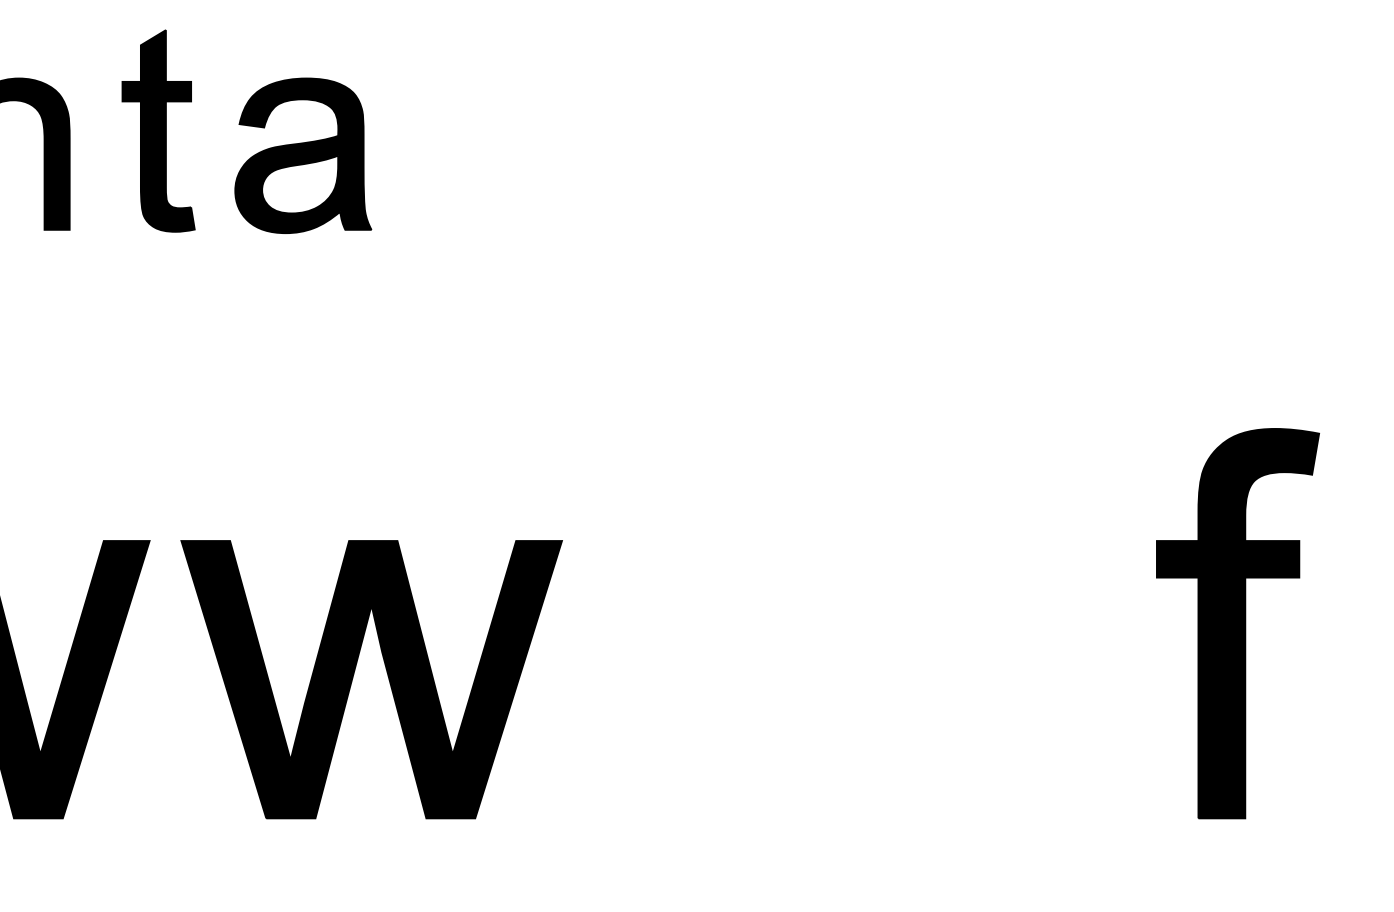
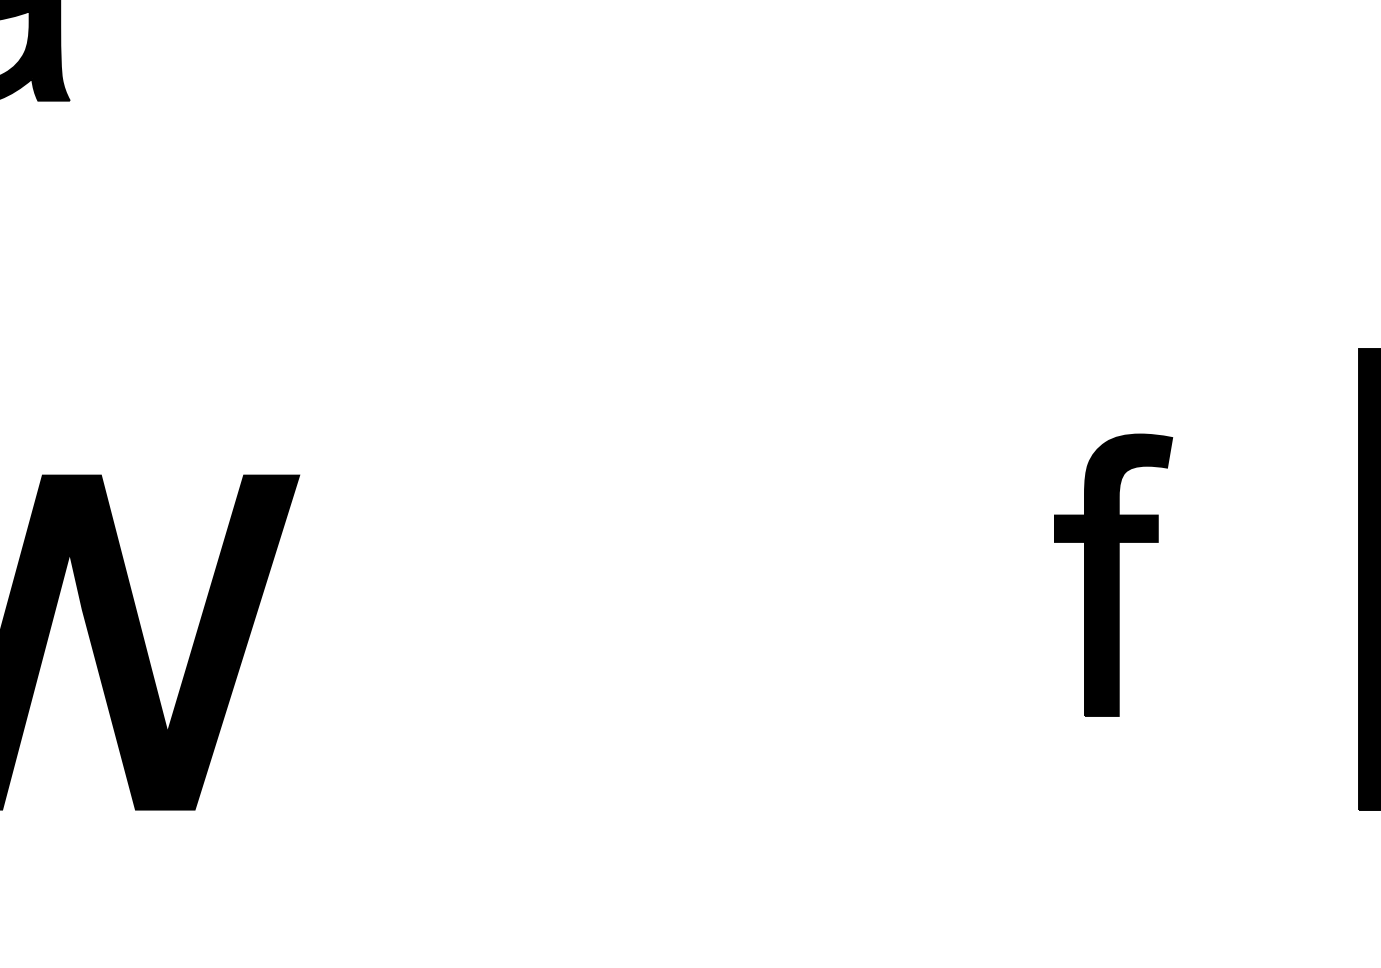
part: (1237, 623) -> (1112, 574), size x0.6

